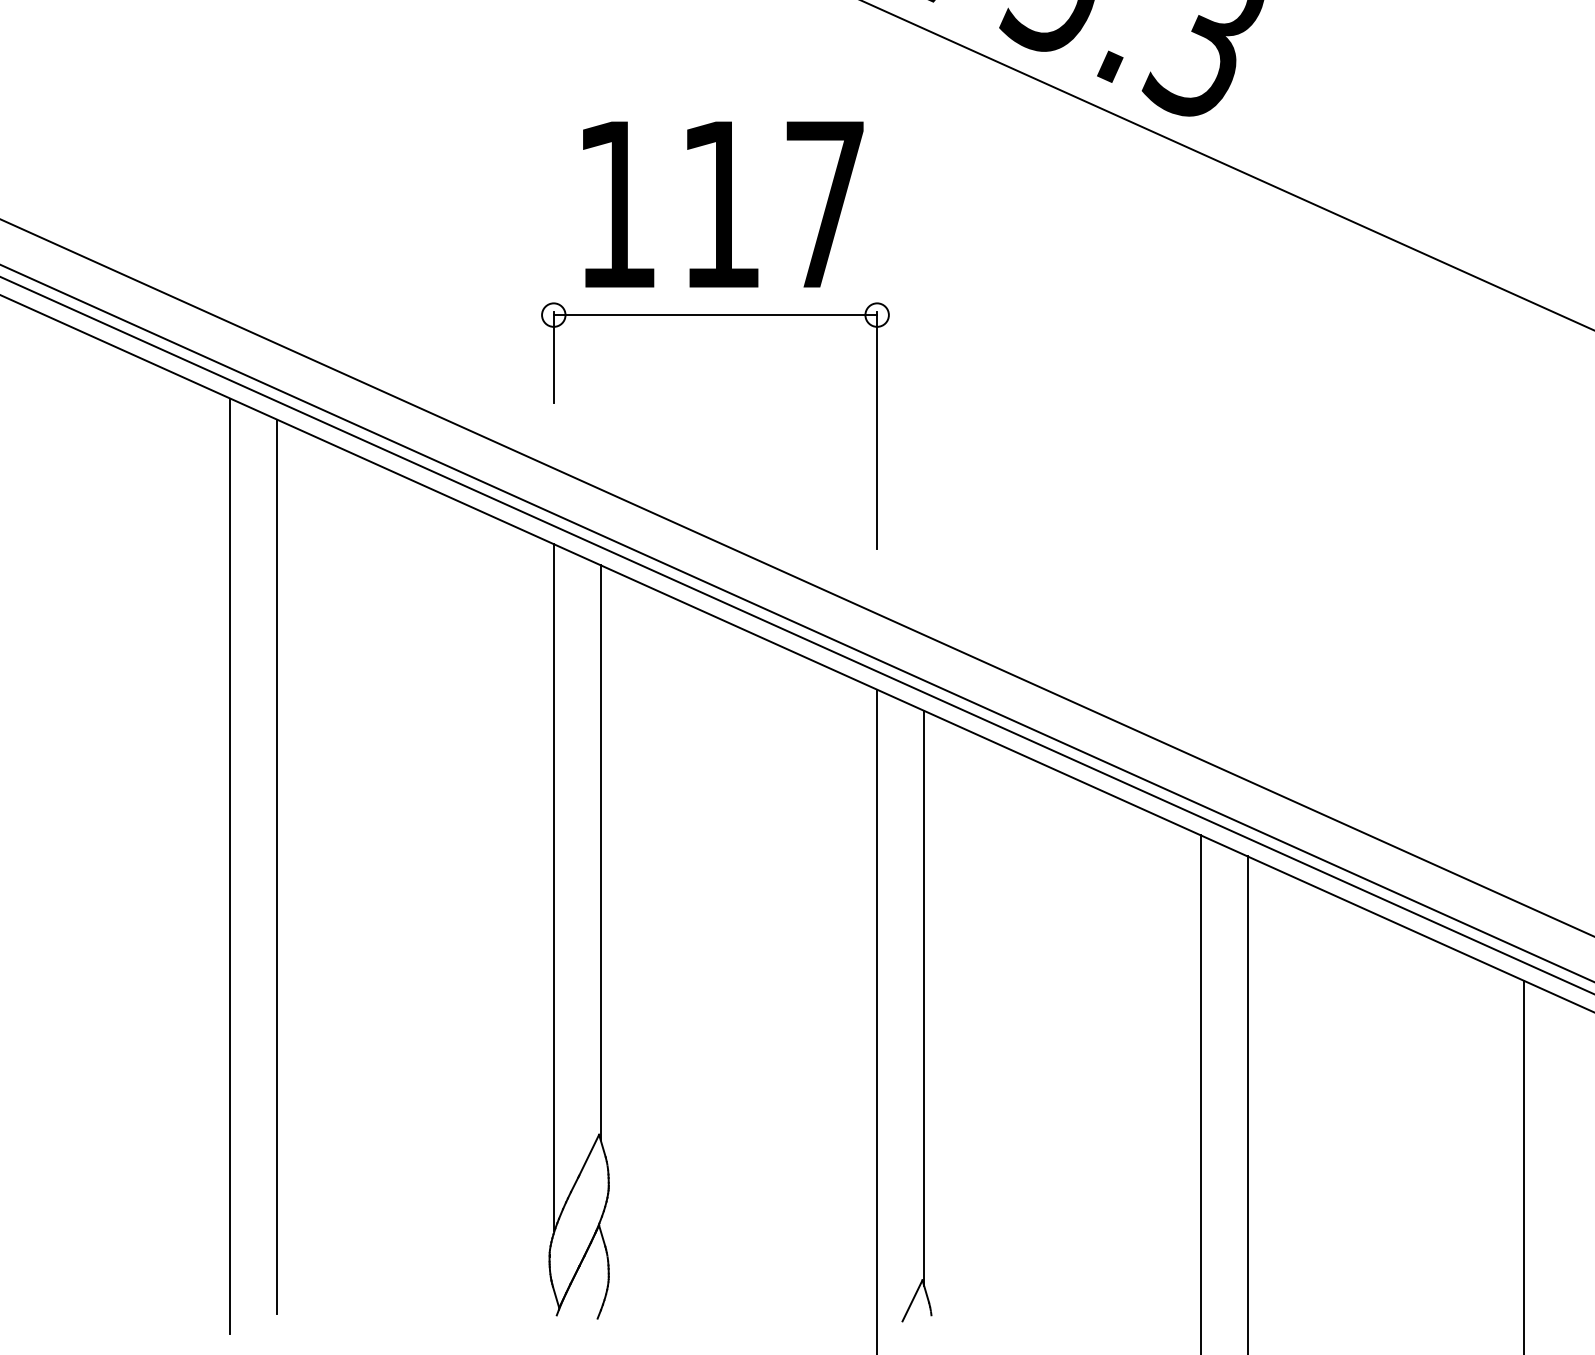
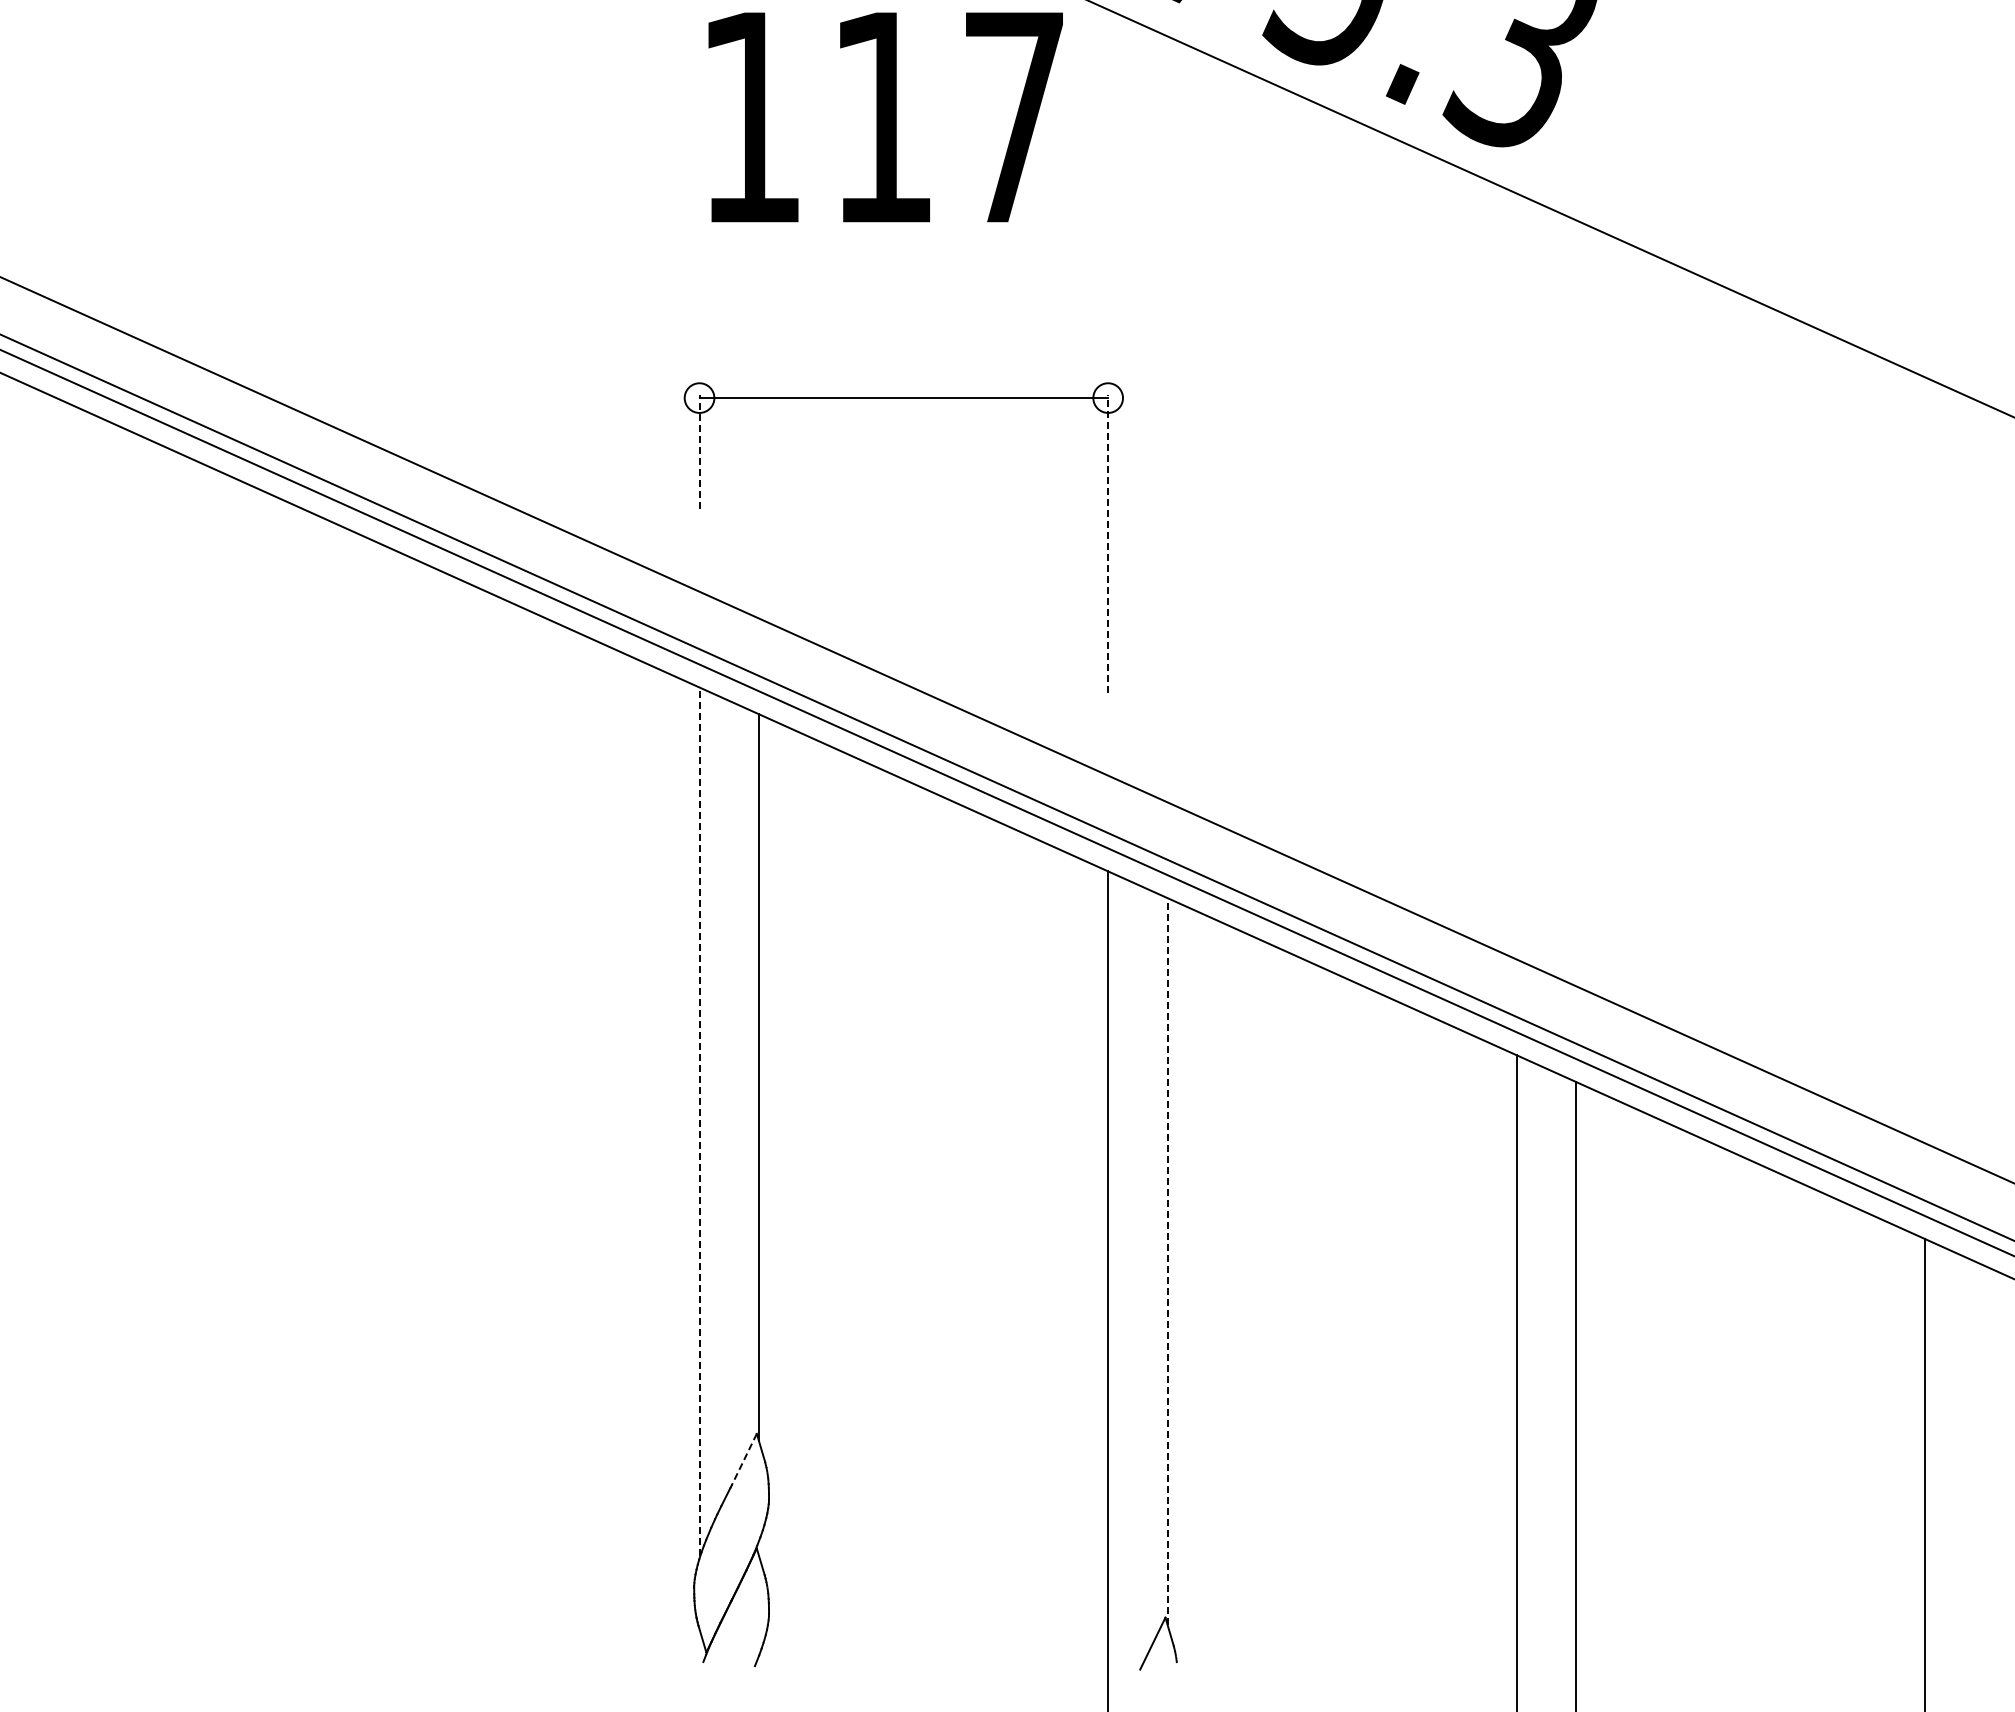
text: (723, 204) -> (885, 117), moved
line: (553, 357) -> (699, 451), solid -> dashed
line: (877, 430) -> (1108, 543), solid -> dashed
line: (230, 866) -> (290, 1094), removed
line: (277, 867) -> (350, 1095), removed
line: (553, 887) -> (699, 1121), solid -> dashed
line: (924, 997) -> (1167, 1260), solid -> dashed
line: (589, 1155) -> (744, 1459), solid -> dashed

